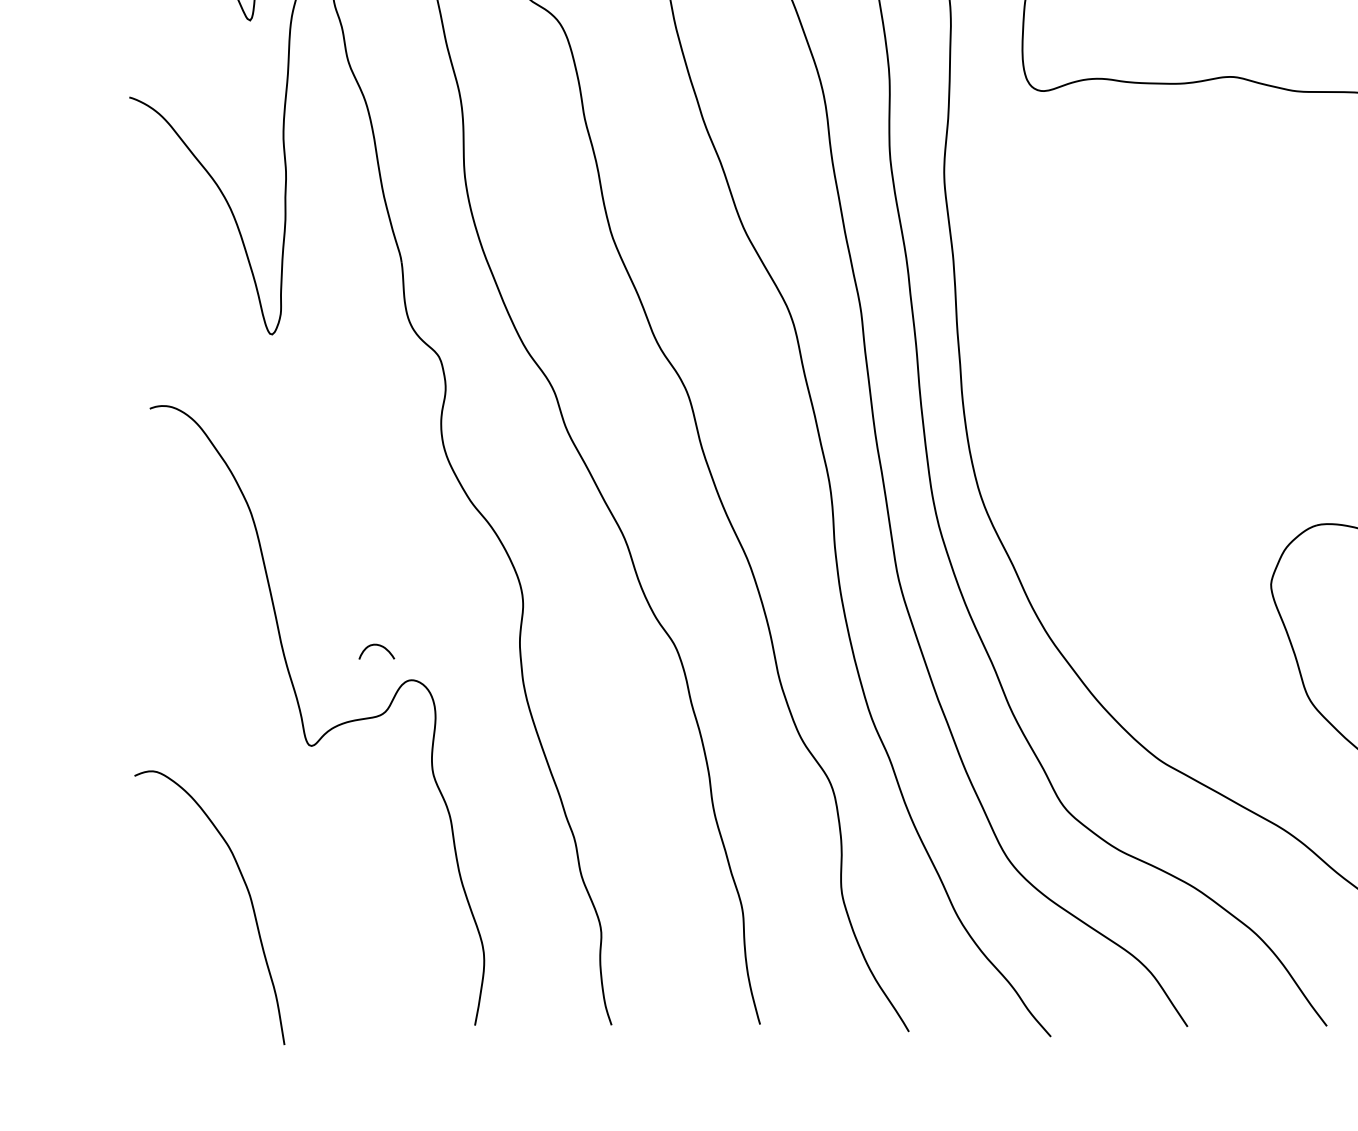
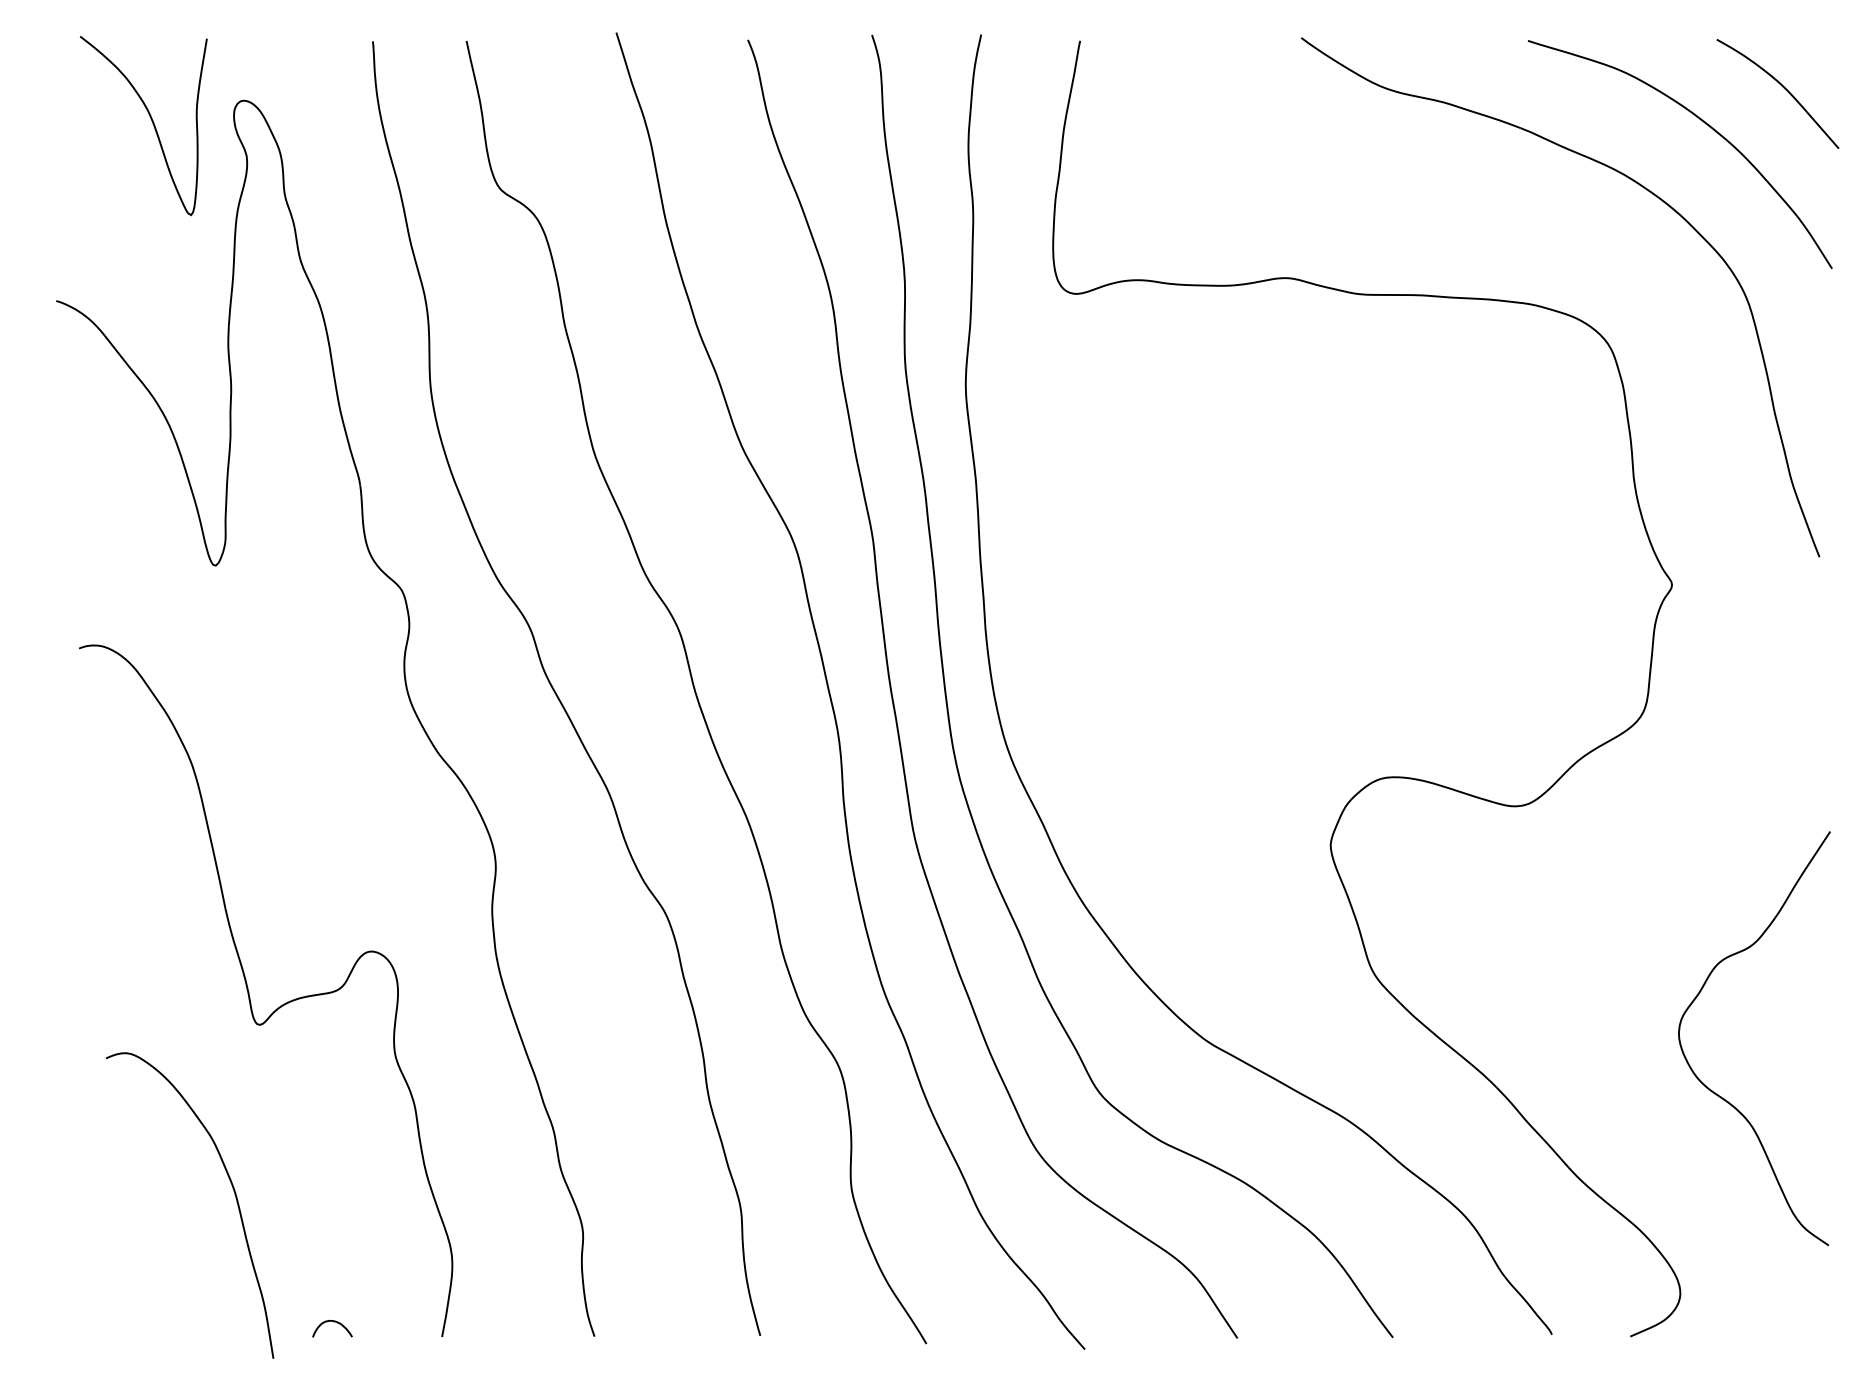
curve: (377, 646) -> (333, 1322), moved
curve: (248, 895) -> (233, 1191), moved

